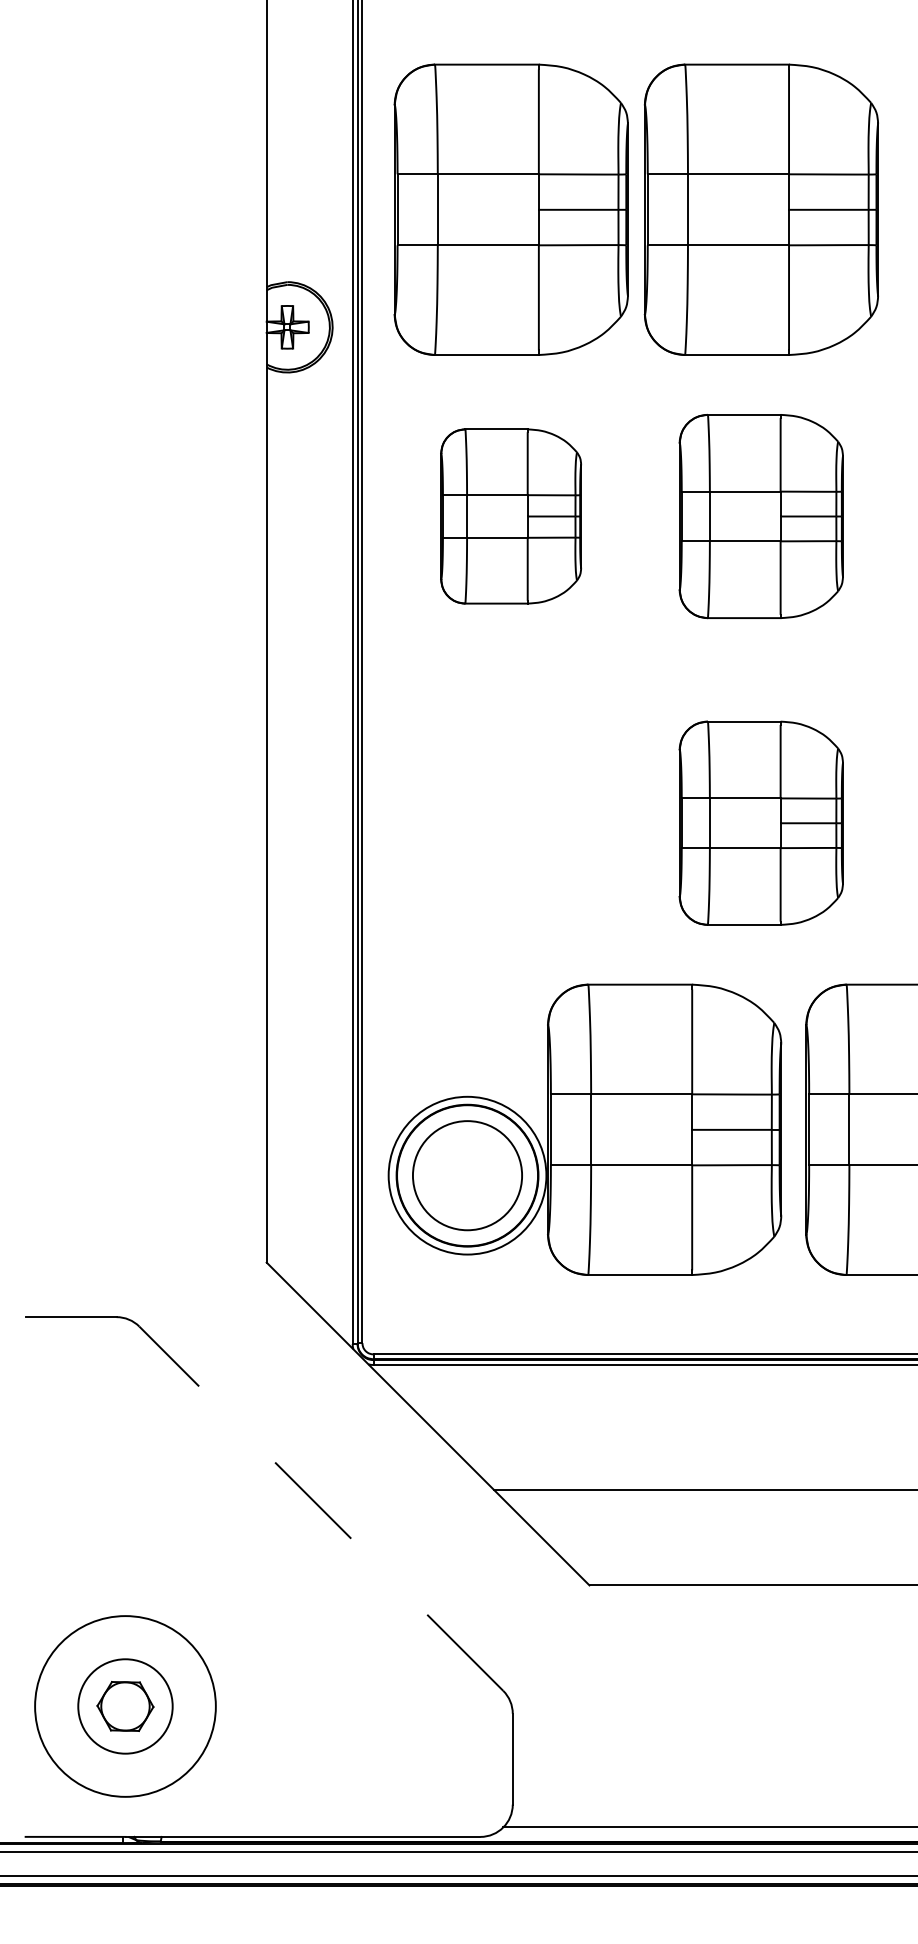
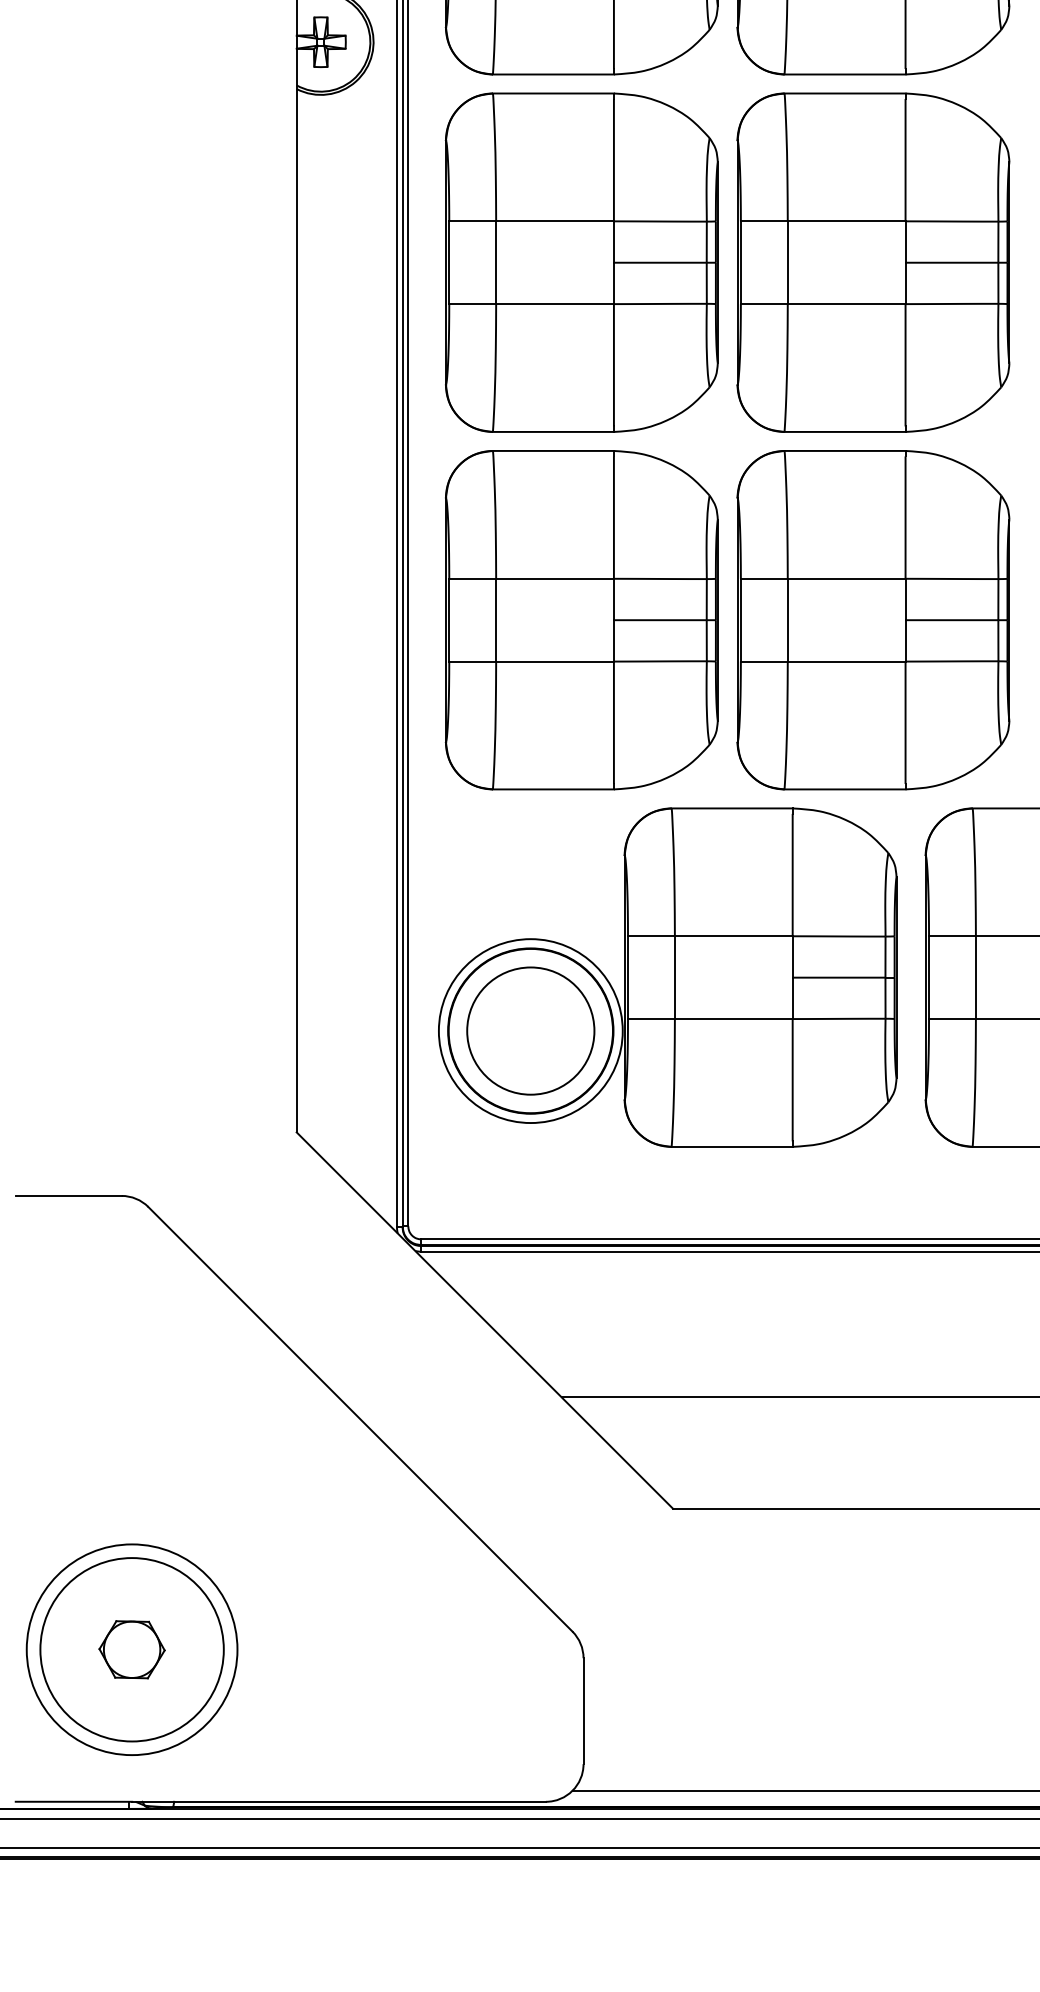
part: (510, 516) -> (580, 262), size x1.67
part: (760, 516) -> (872, 262), size x1.43
part: (510, 823) -> (580, 620), added
part: (760, 823) -> (872, 620), size x1.43
line: (321, 1508) -> (360, 1419), dashed -> solid
circle: (125, 1706) -> (132, 1649), size x1.67

